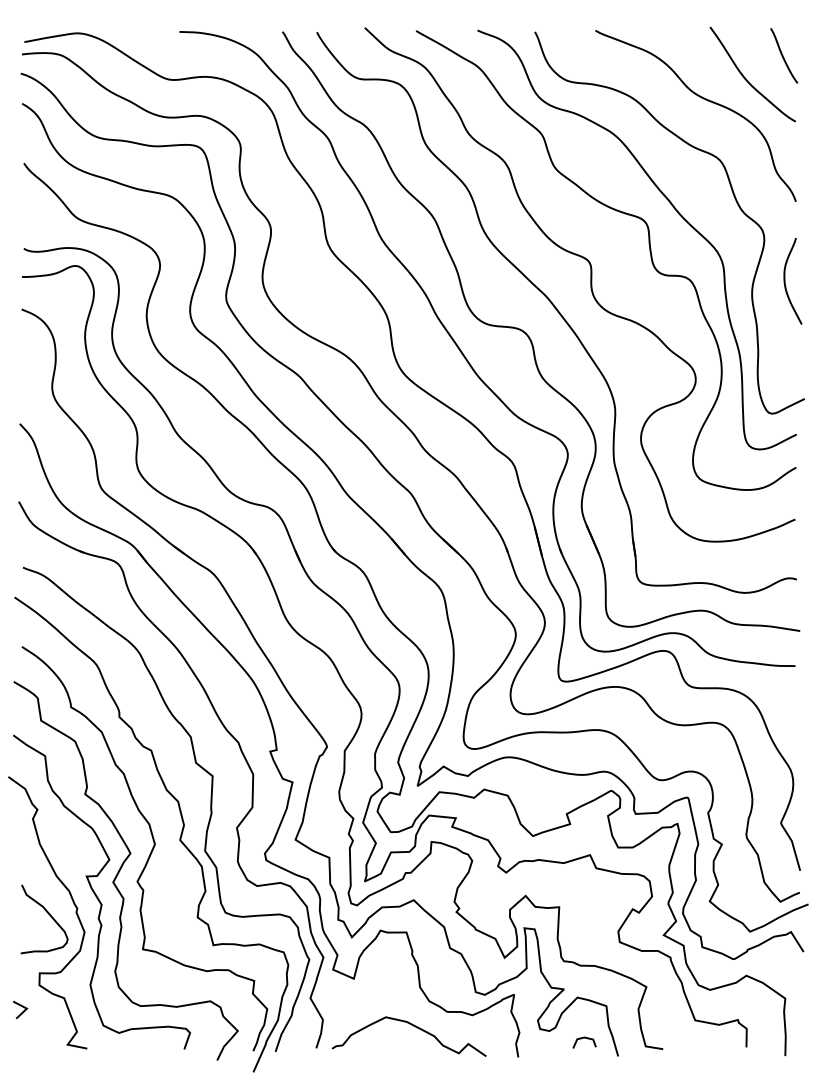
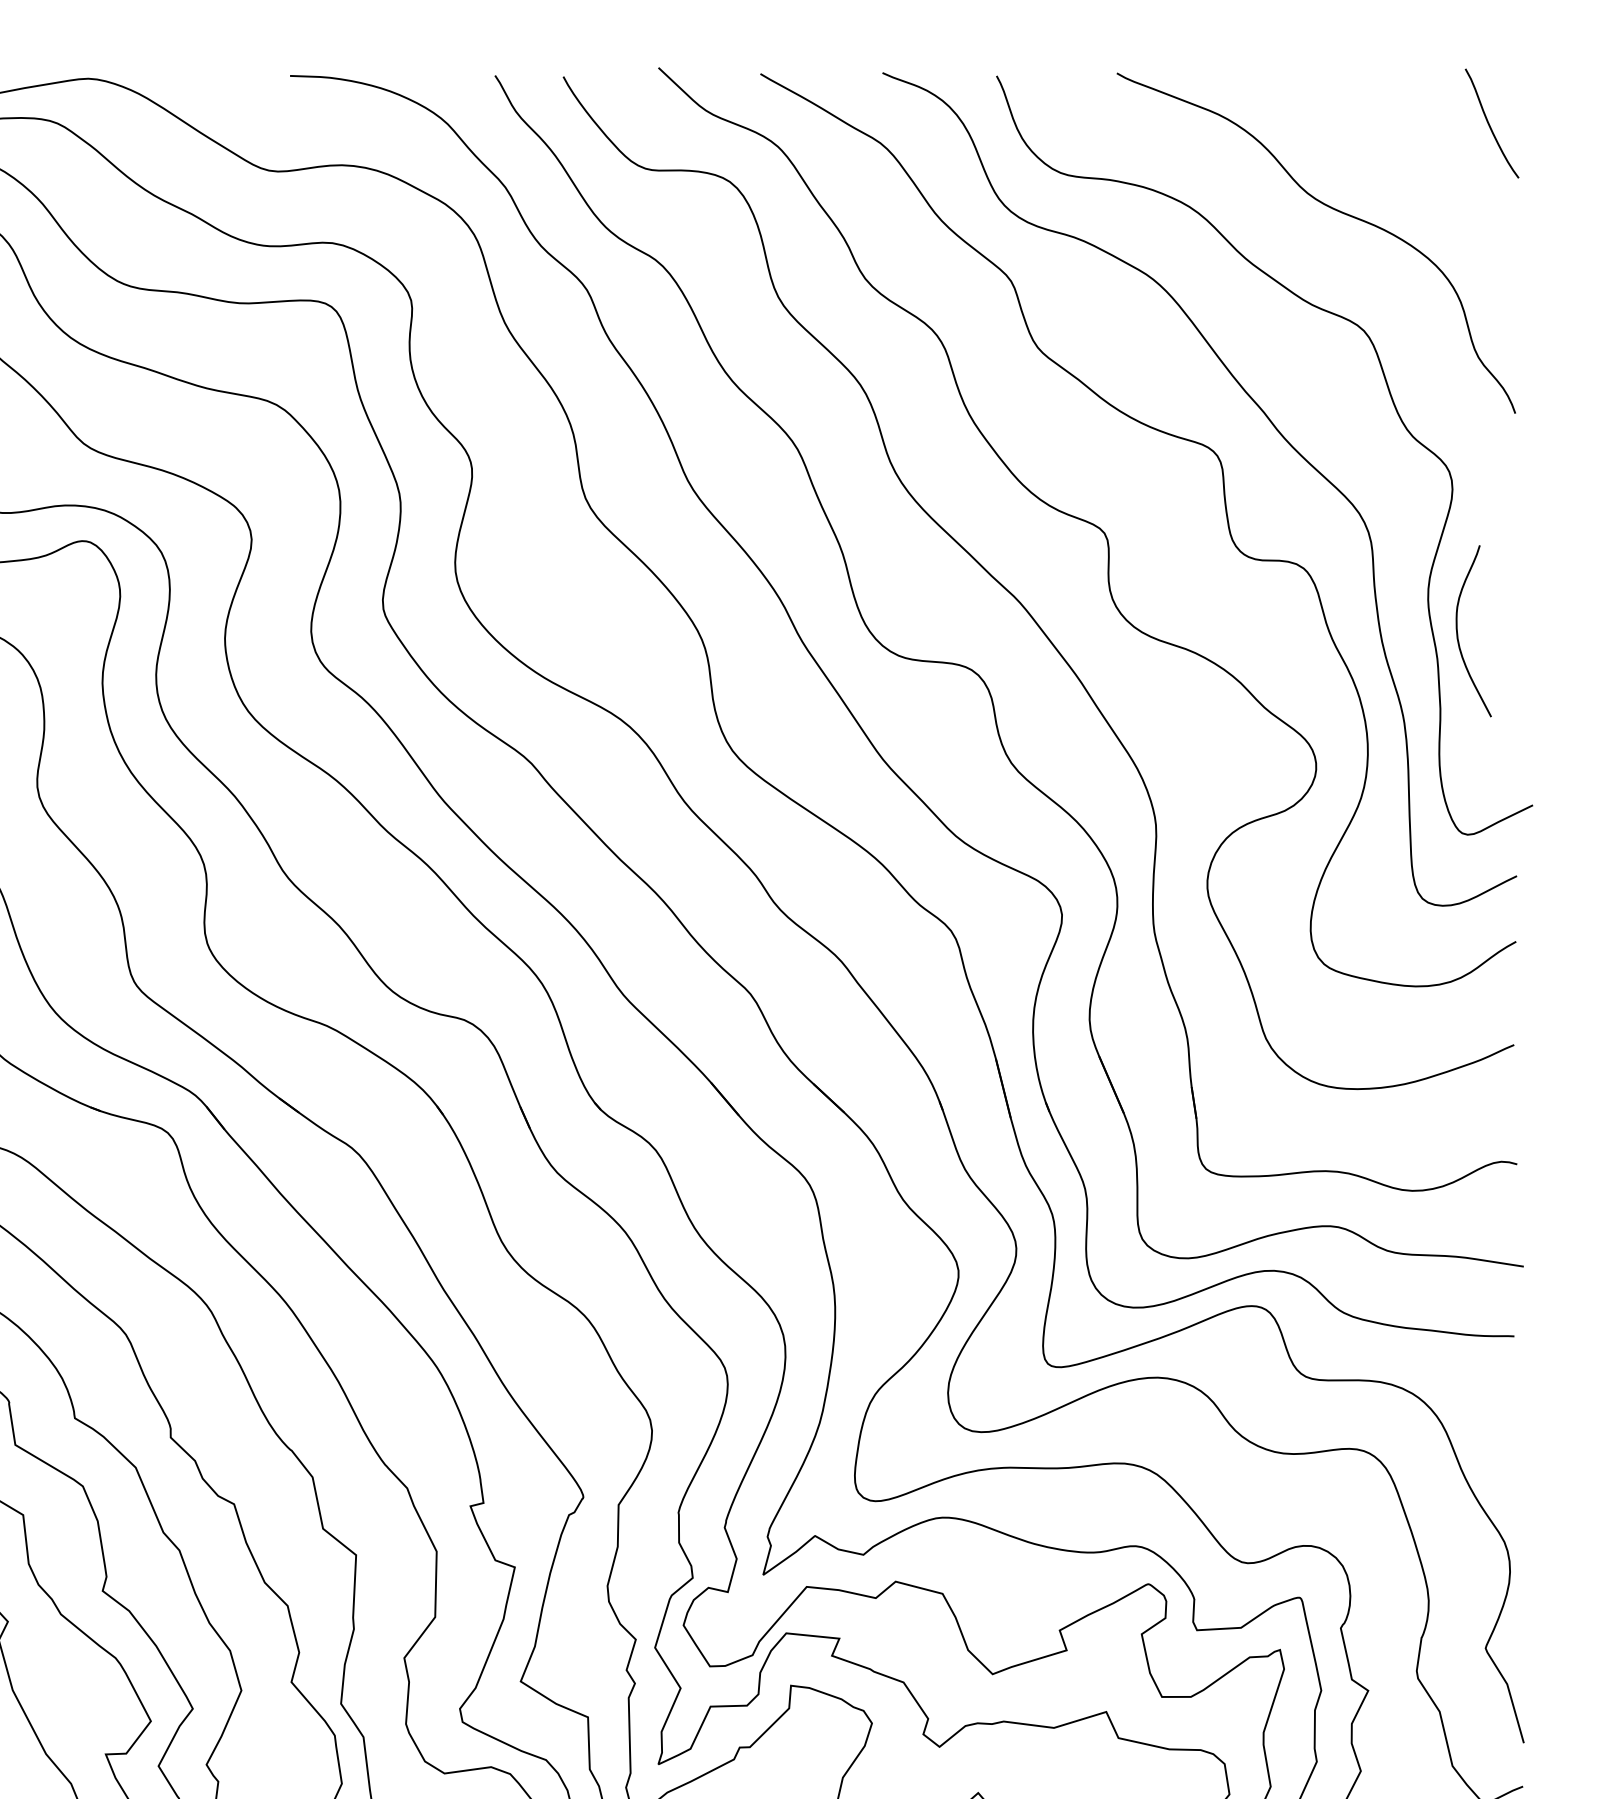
curve: (747, 79) -> (1419, 170), removed
curve: (785, 281) -> (1458, 631), moved

